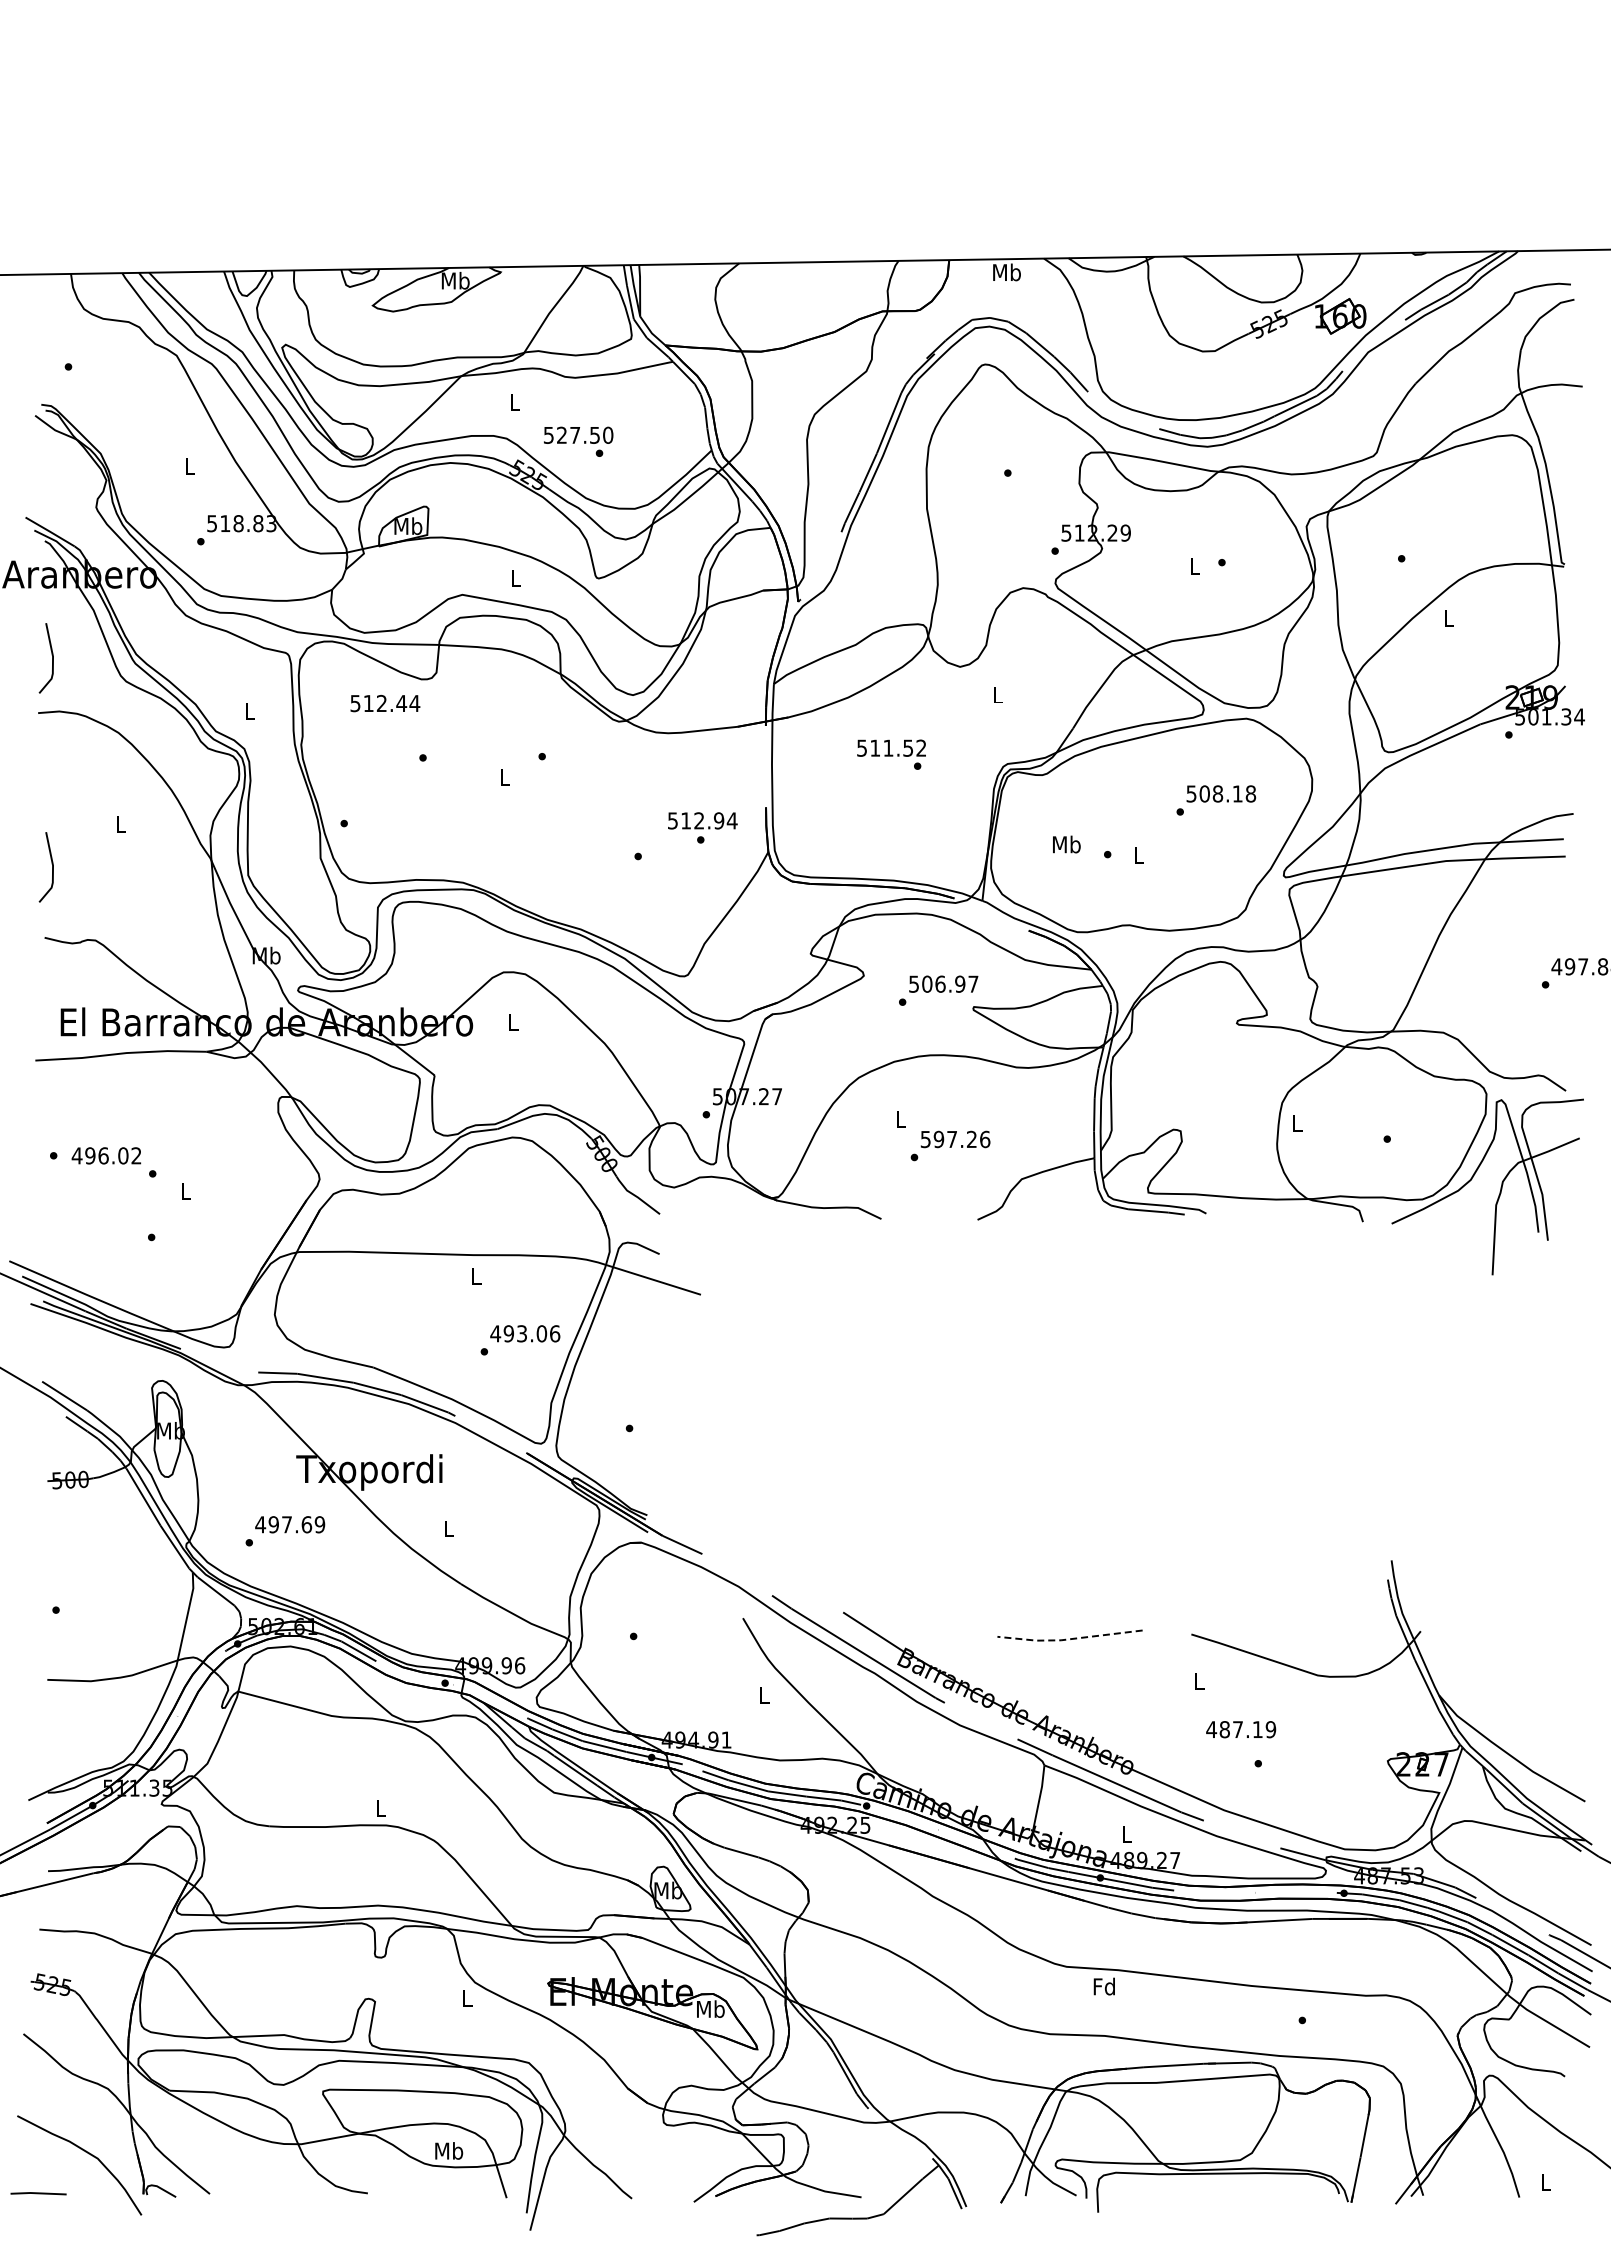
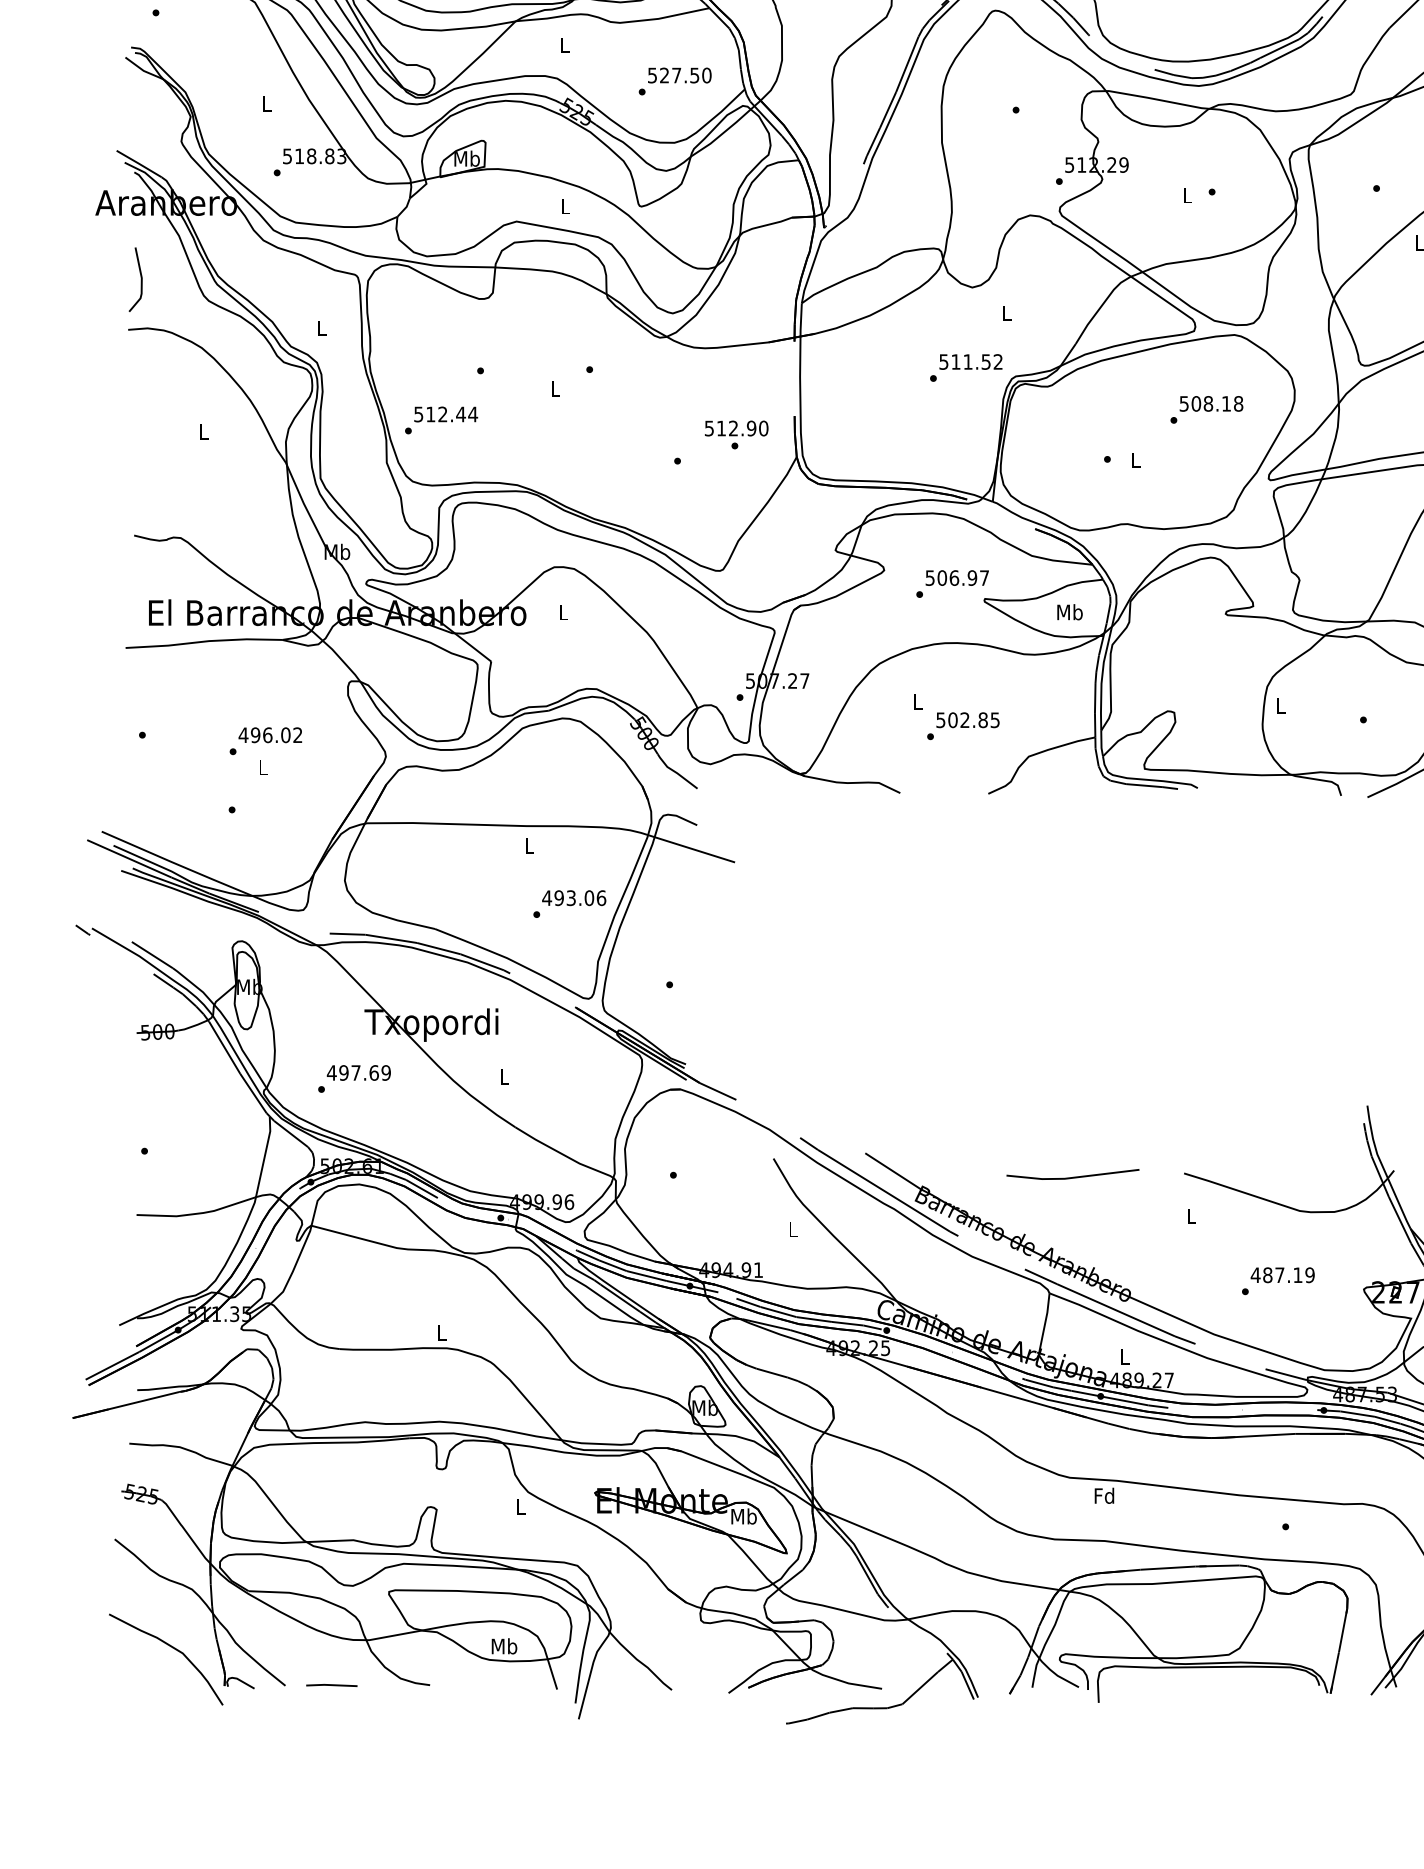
text: (578, 434) -> (679, 74), moved
text: (385, 703) -> (446, 414), moved
text: (891, 747) -> (970, 361), moved
text: (731, 820) -> (763, 428), 512.94 -> 512.90
text: (1066, 844) -> (1069, 612), moved
line: (51, 864) -> (140, 468), removed
text: (961, 1139) -> (973, 720), 597.26 -> 502.85
text: (106, 1155) -> (270, 734), moved
line: (1068, 1639) -> (1071, 1178), dashed -> solid
text: (1241, 1729) -> (1283, 1275), moved
line: (38, 2193) -> (331, 1685), moved

